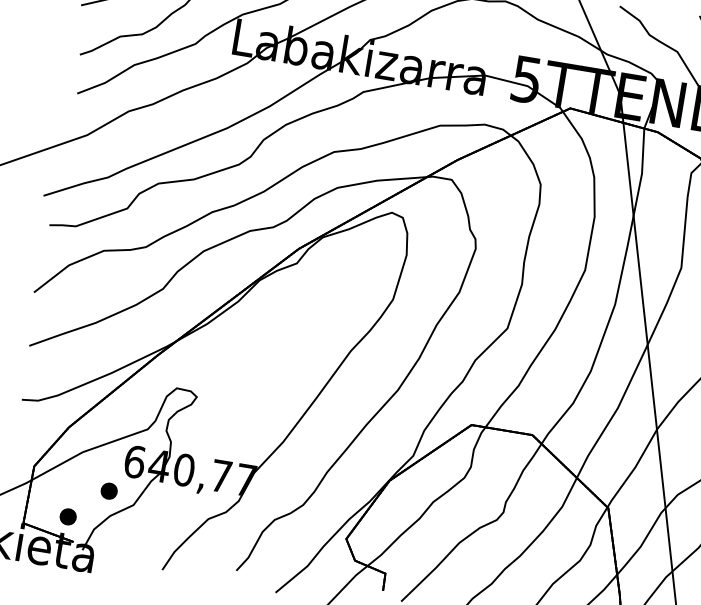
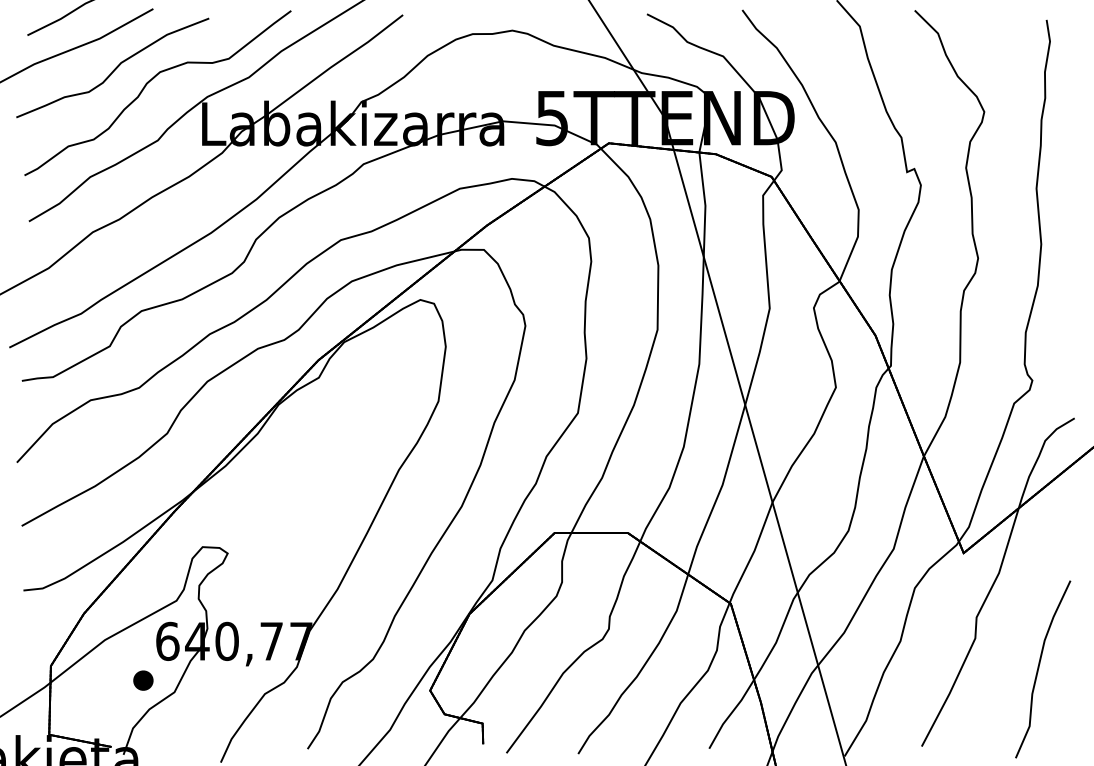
part: (68, 516) -> (100, 718), removed

